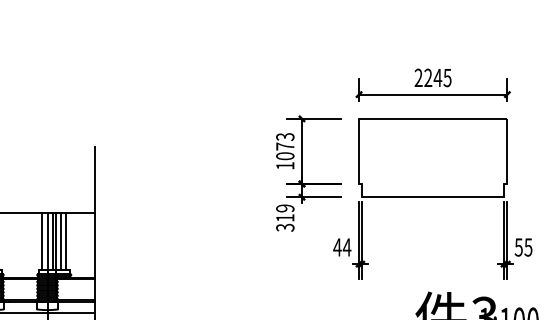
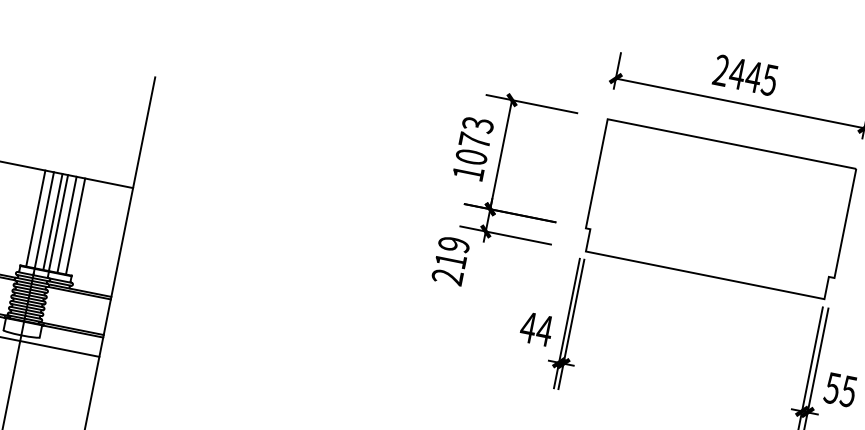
text: (428, 77) -> (737, 73), 2245 -> 2445
text: (285, 227) -> (448, 276), 319 -> 219

